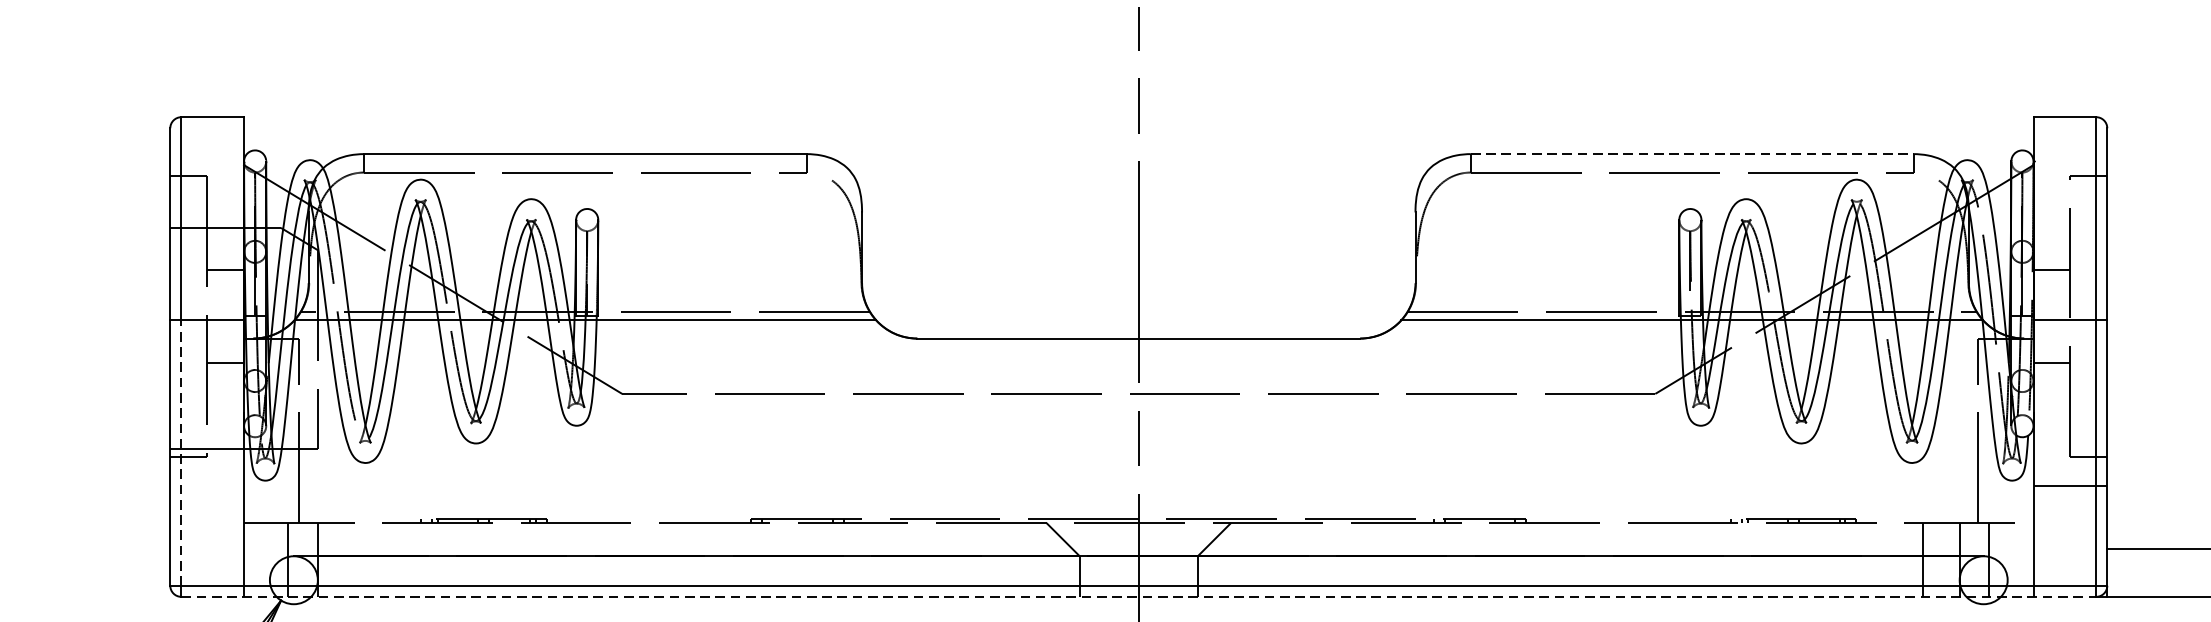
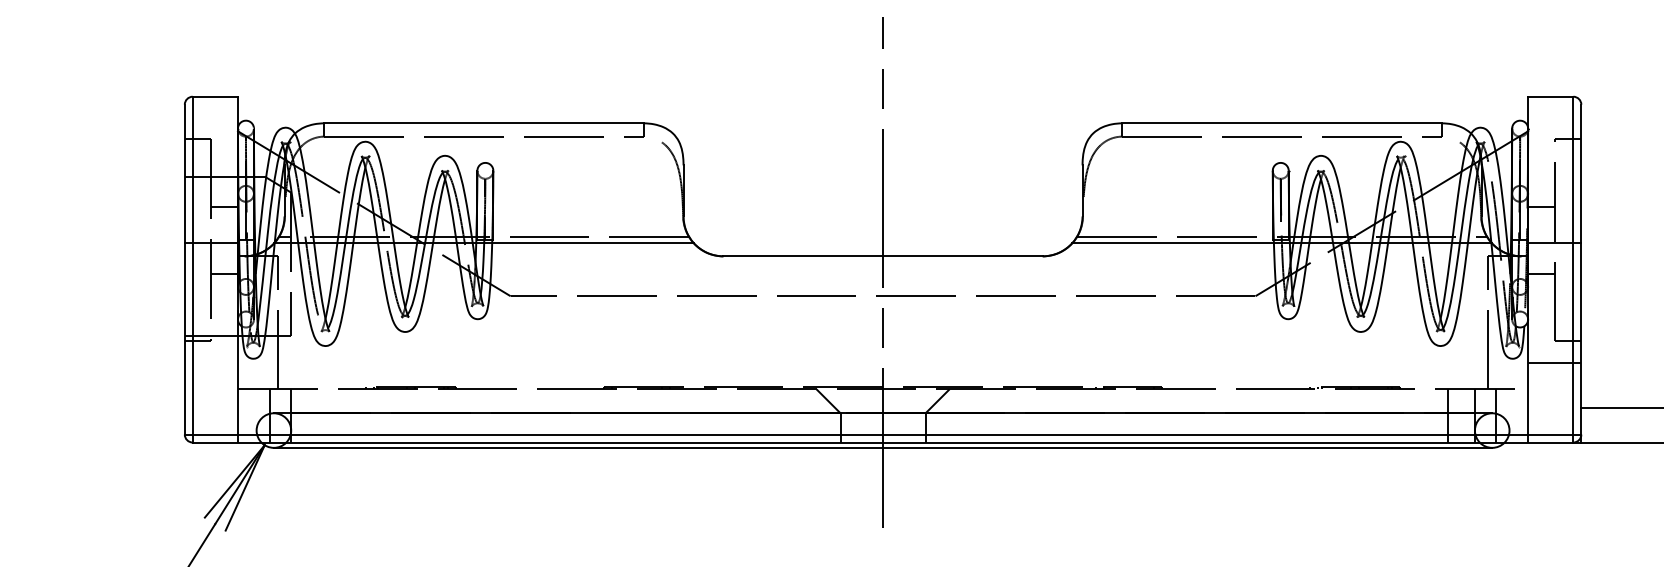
line: (1692, 154) -> (1282, 123), dashed -> solid
line: (180, 452) -> (192, 338), dashed -> solid
line: (1139, 596) -> (883, 442), dashed -> solid
line: (1137, 603) -> (882, 447), added

